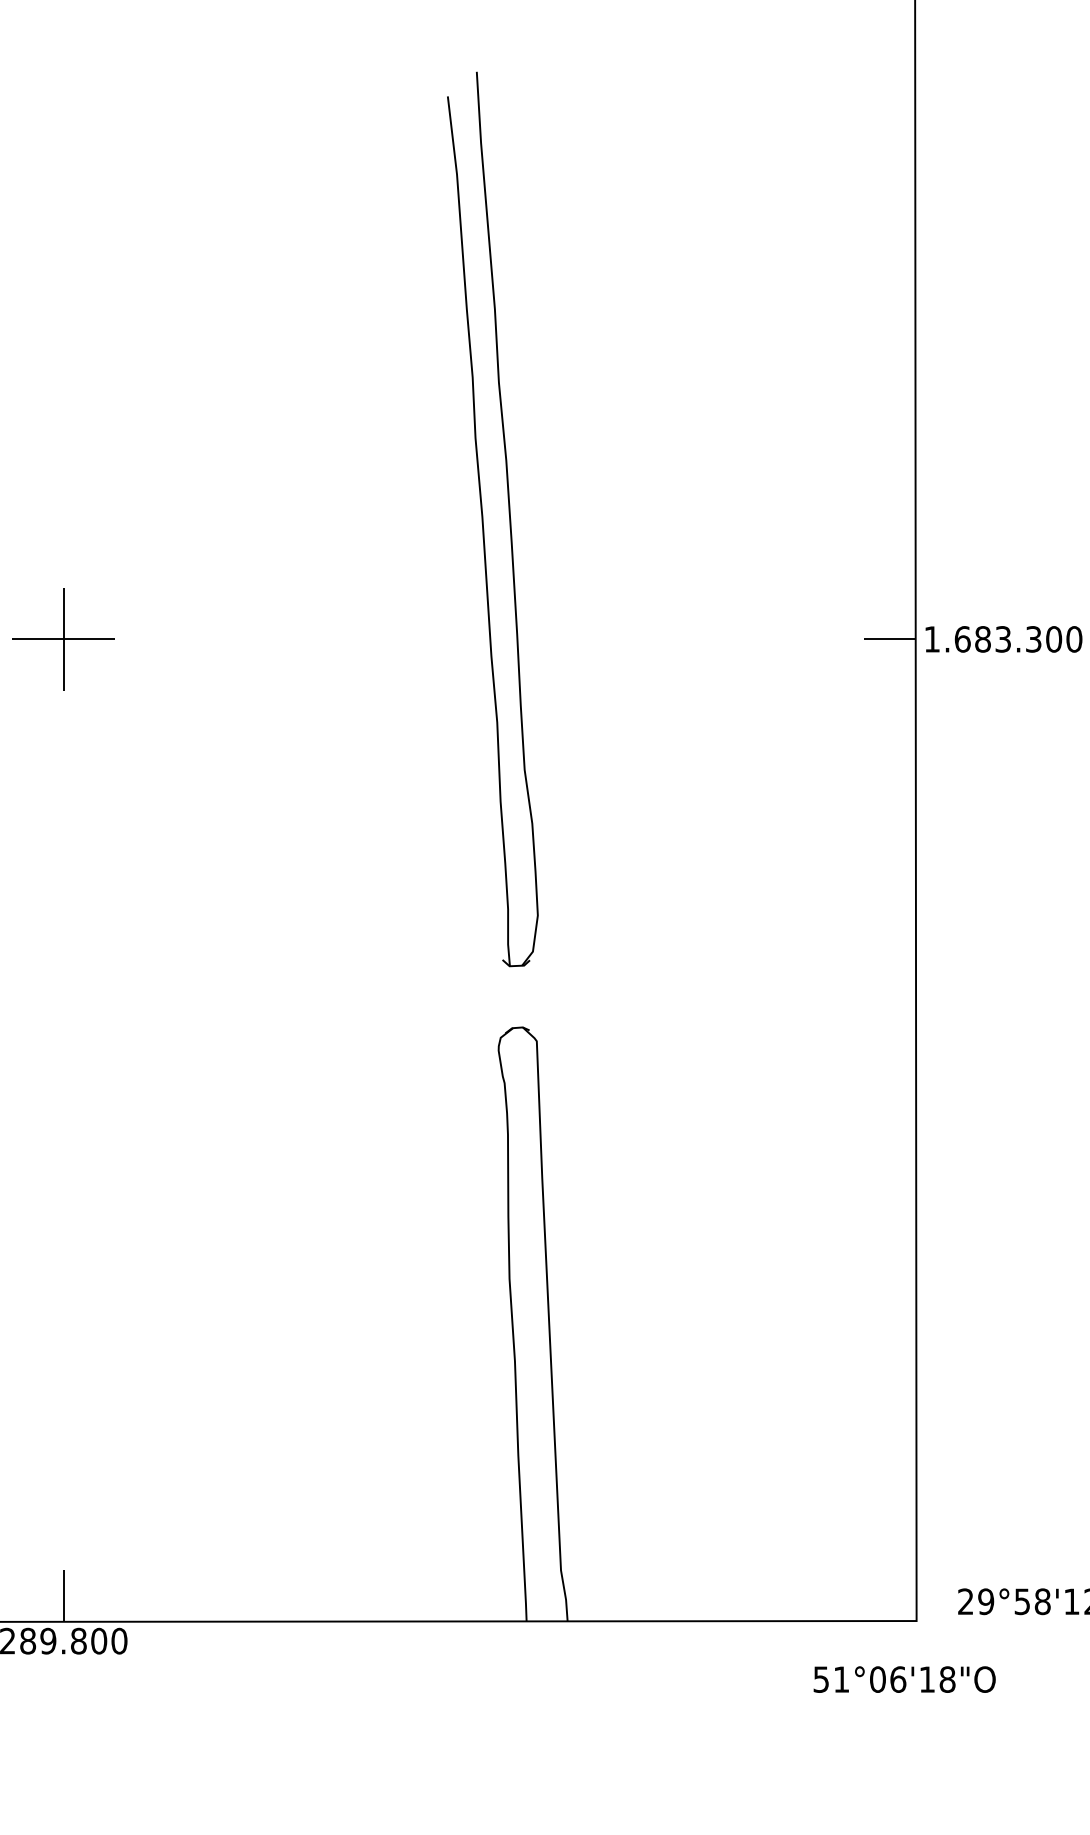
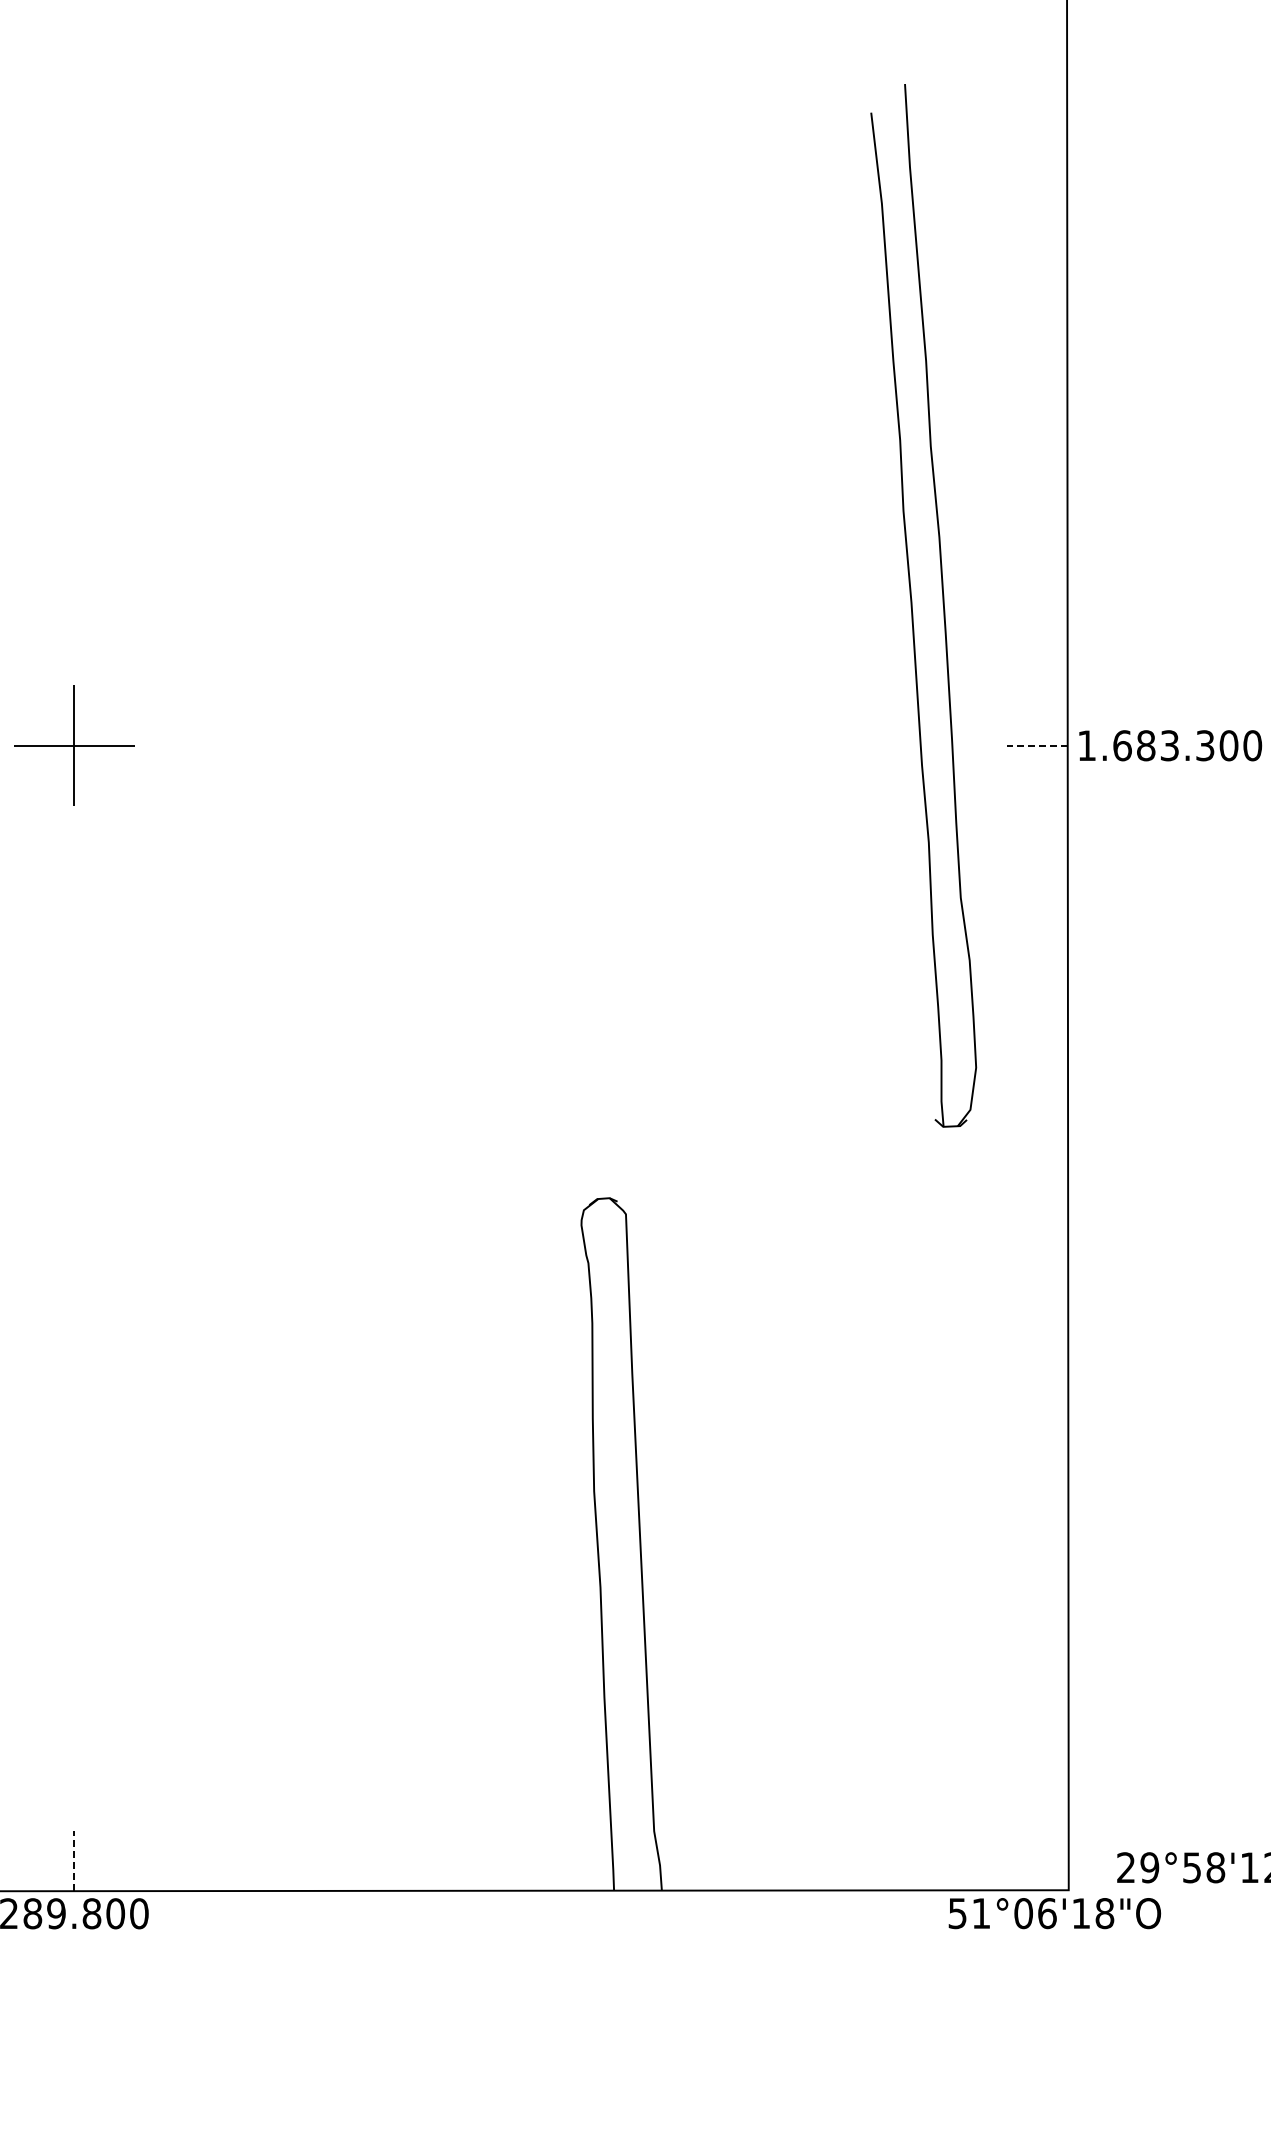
part: (483, 519) -> (912, 605), moved
line: (889, 639) -> (1037, 745), solid -> dashed
line: (63, 1595) -> (74, 1860), solid -> dashed
text: (904, 1679) -> (1054, 1913), moved

